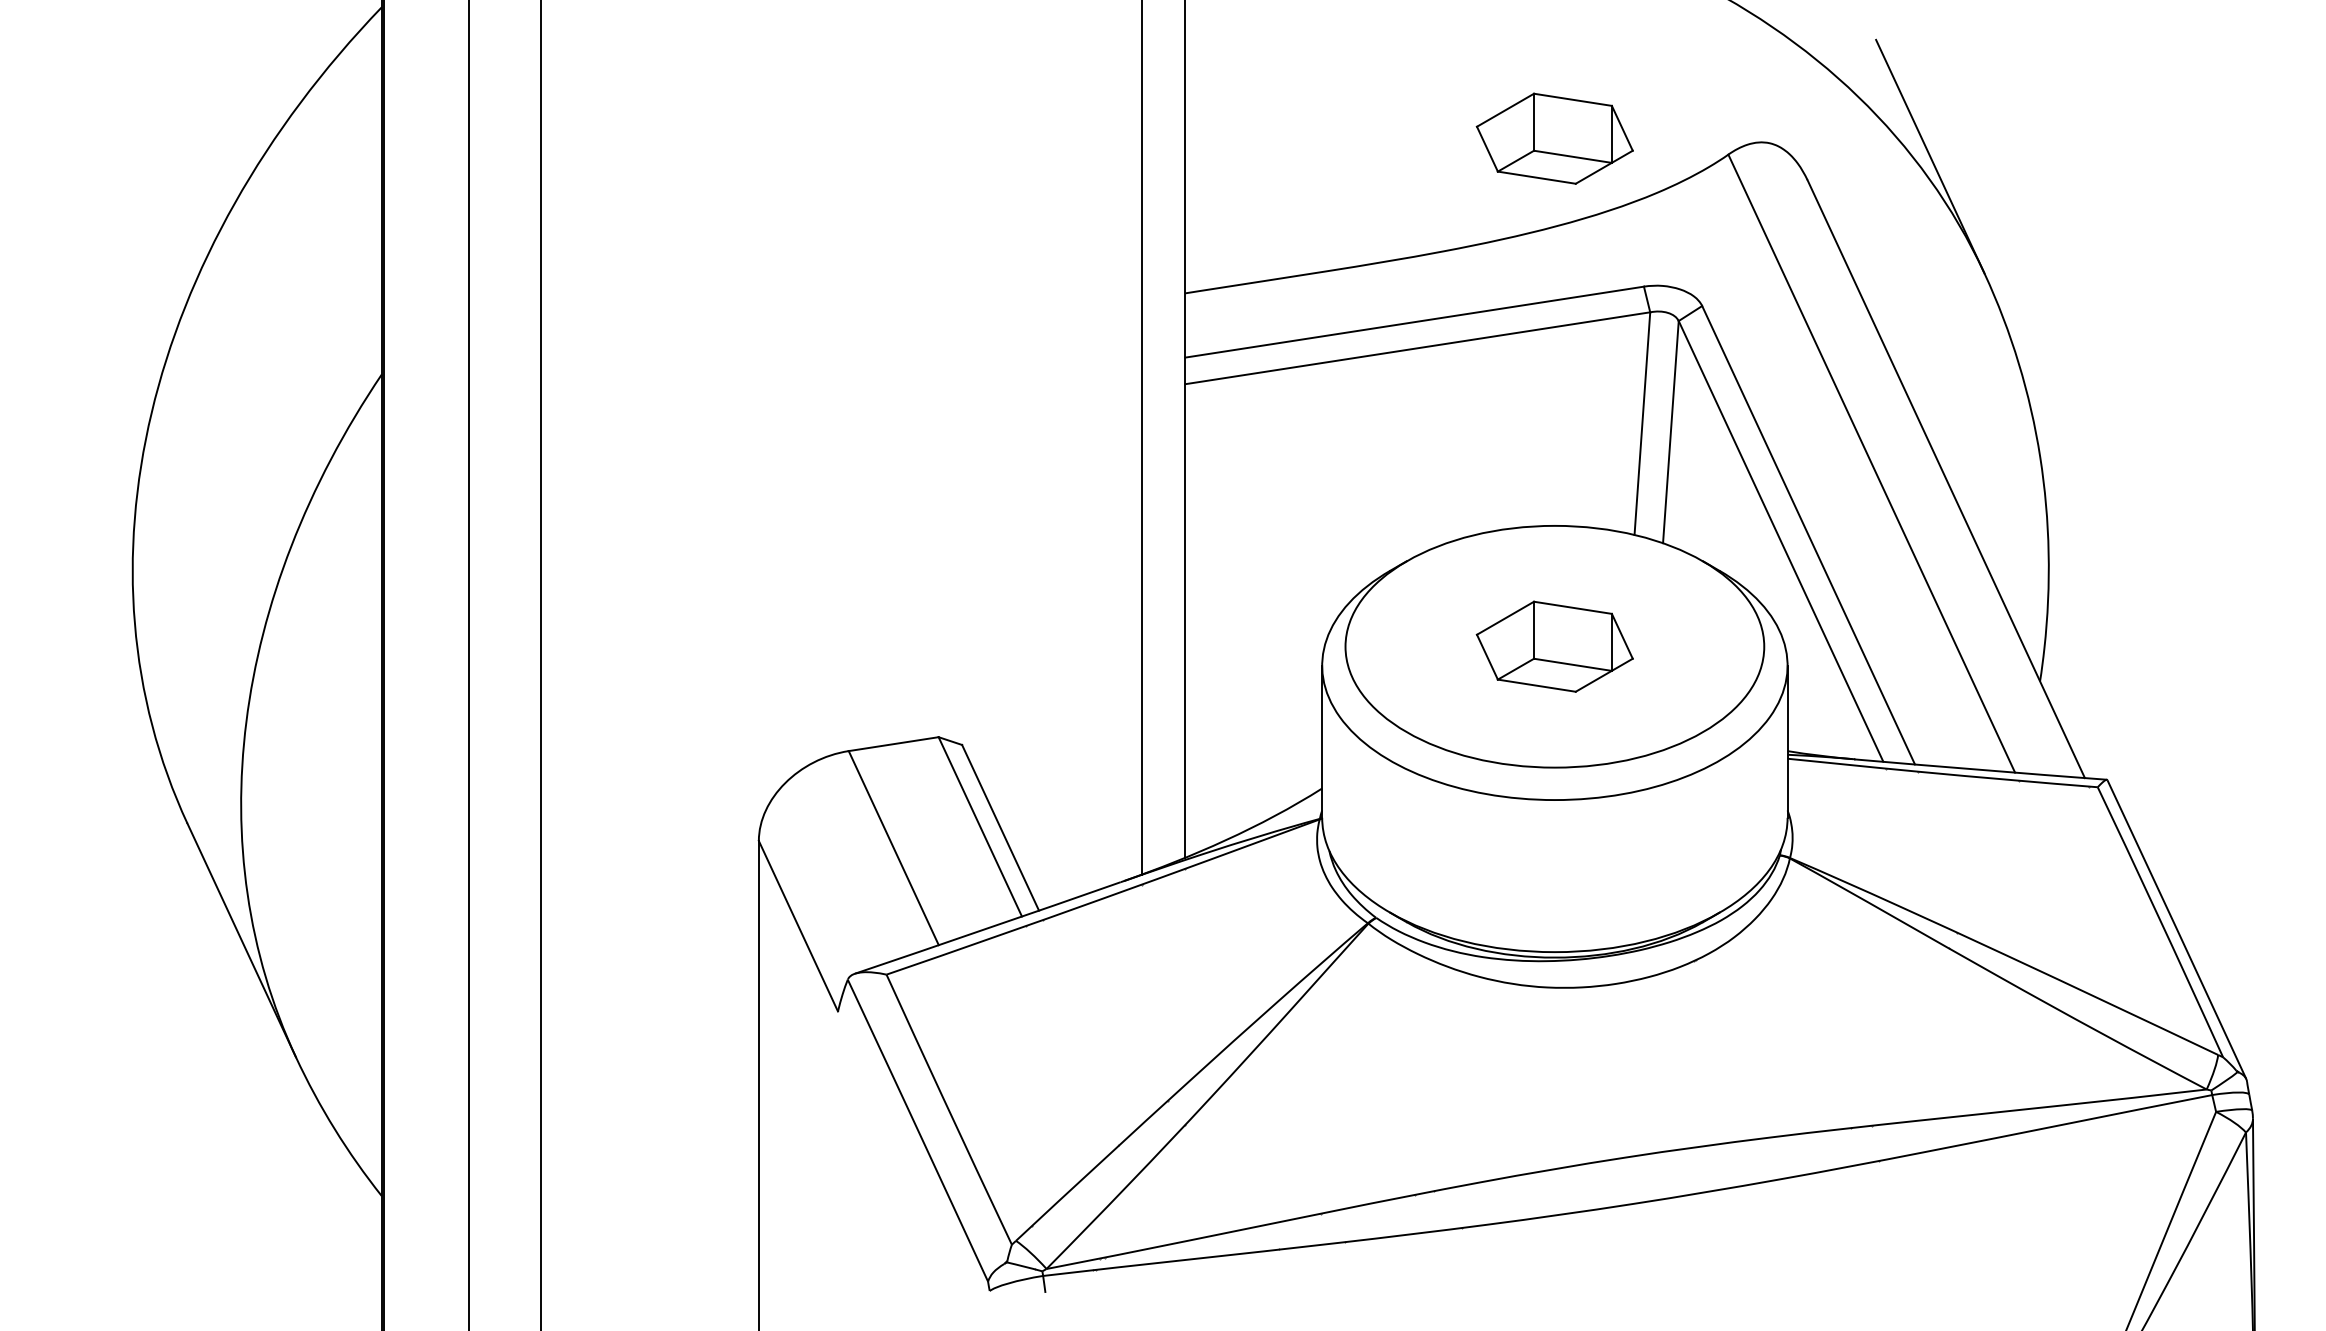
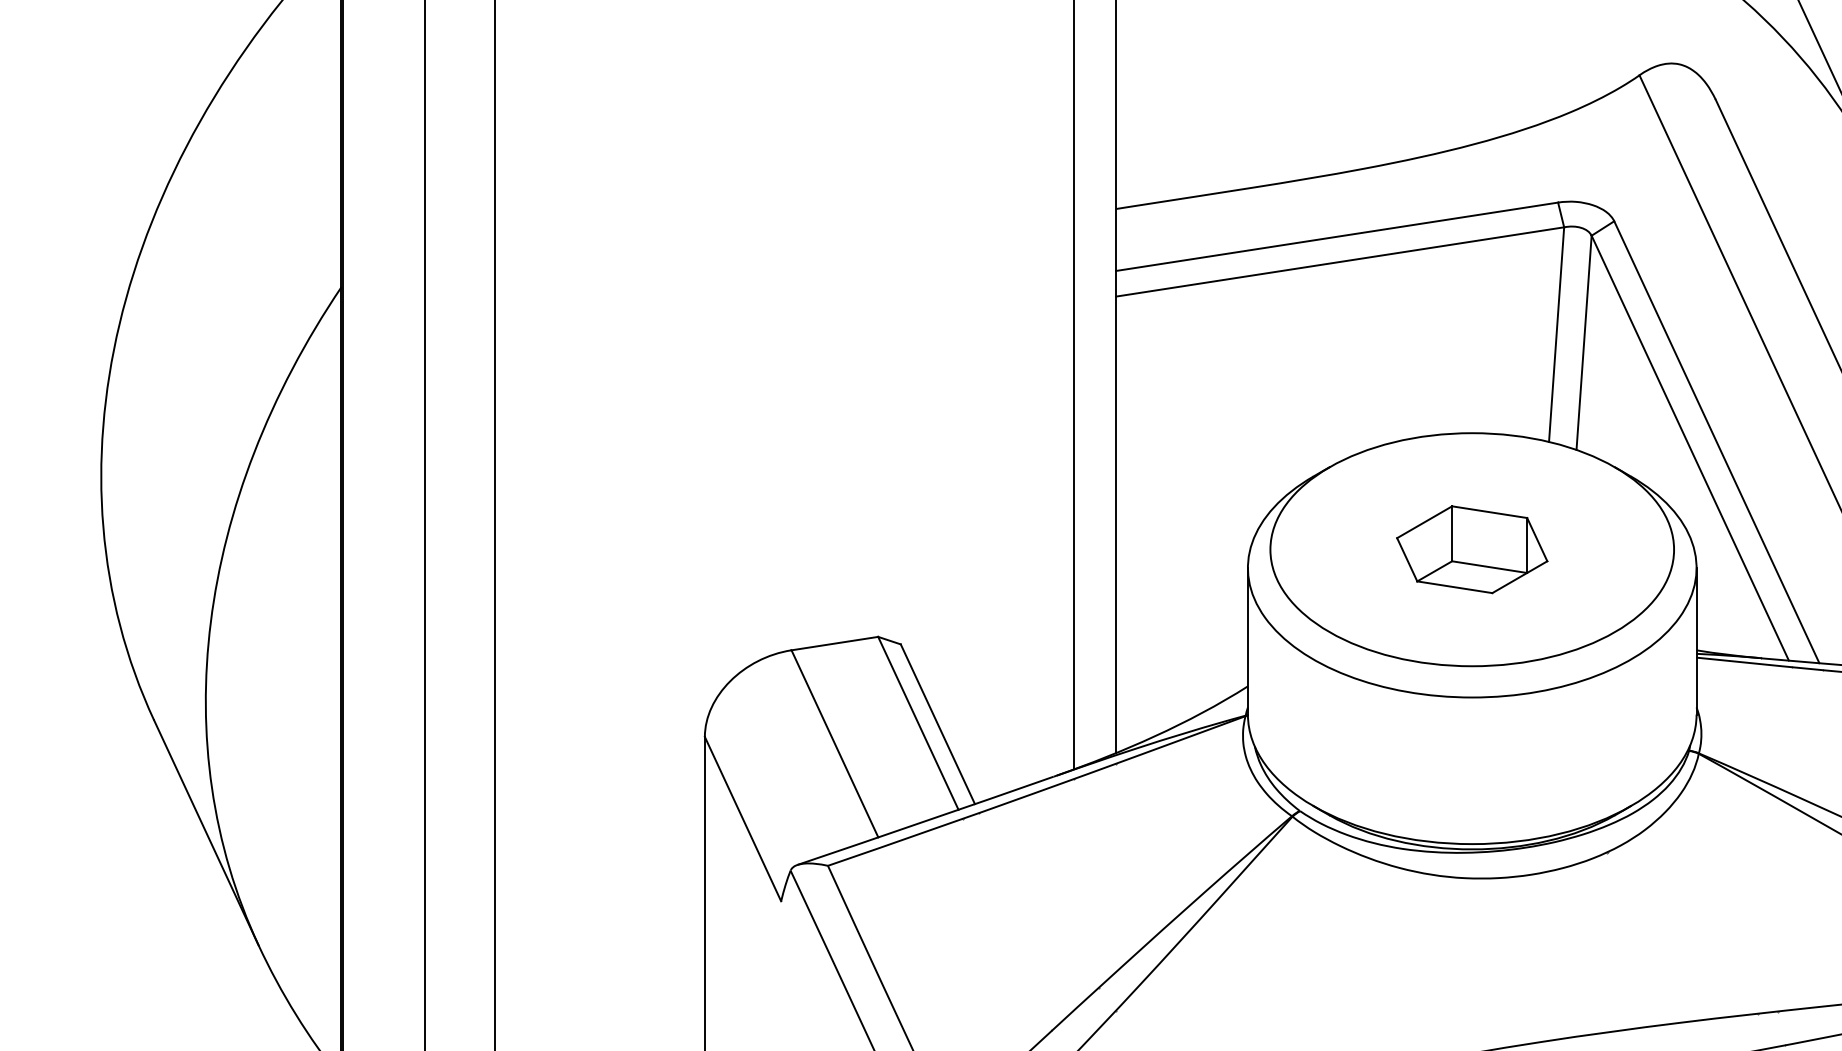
part: (1554, 138) -> (1471, 59), removed

